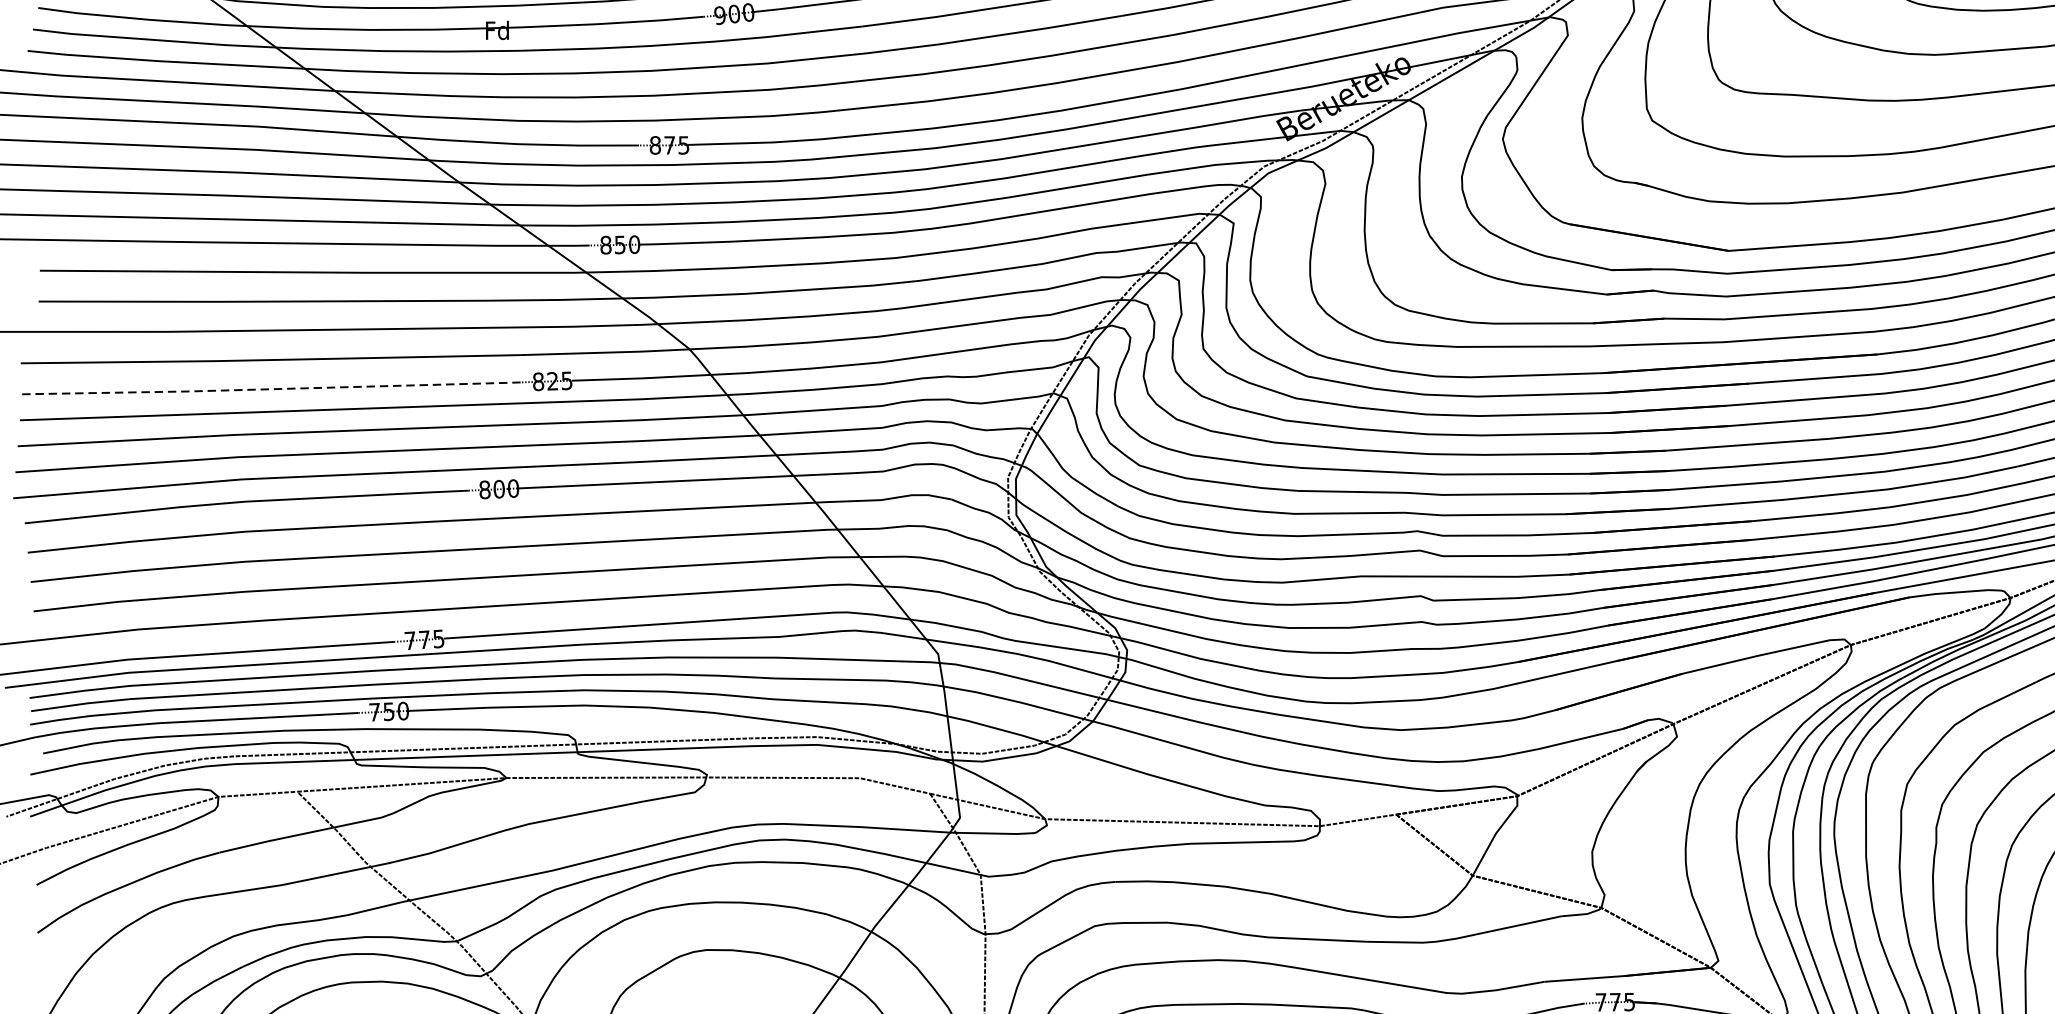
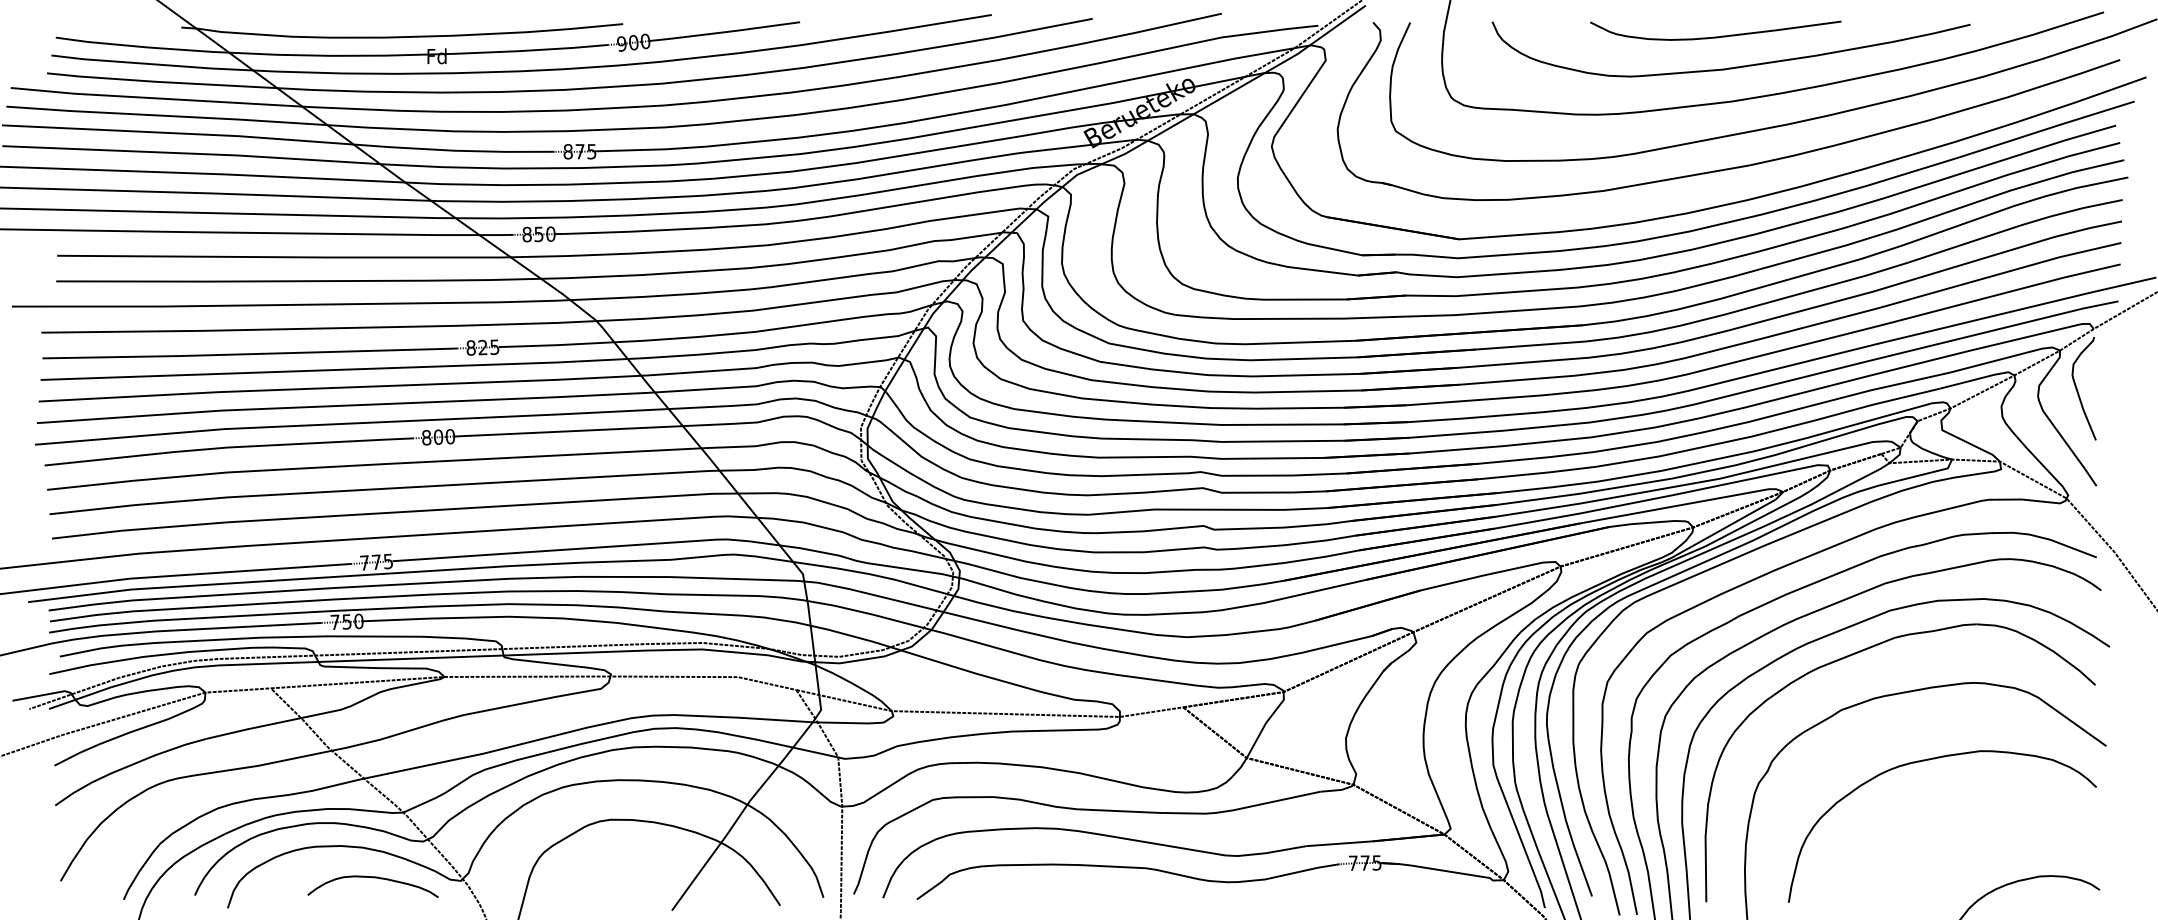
line: (272, 389) -> (250, 354), dashed -> solid

